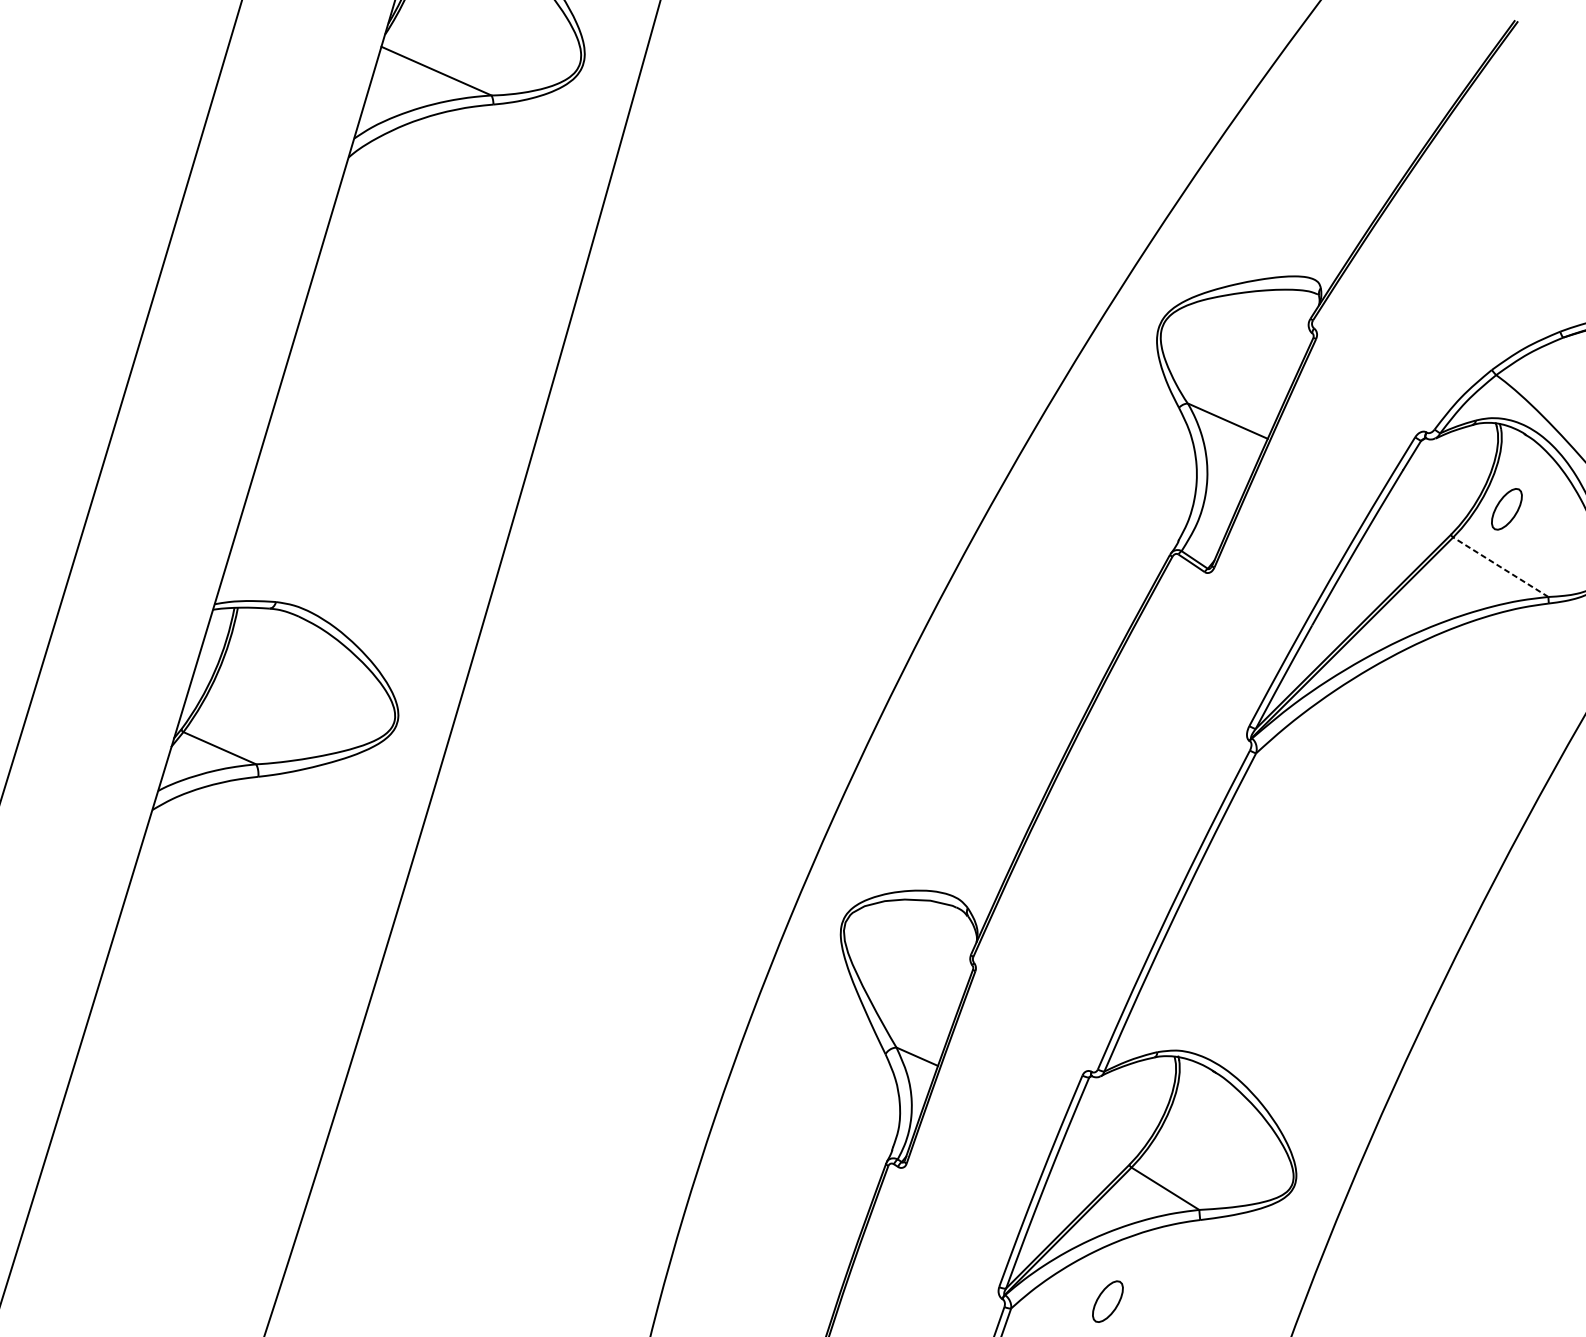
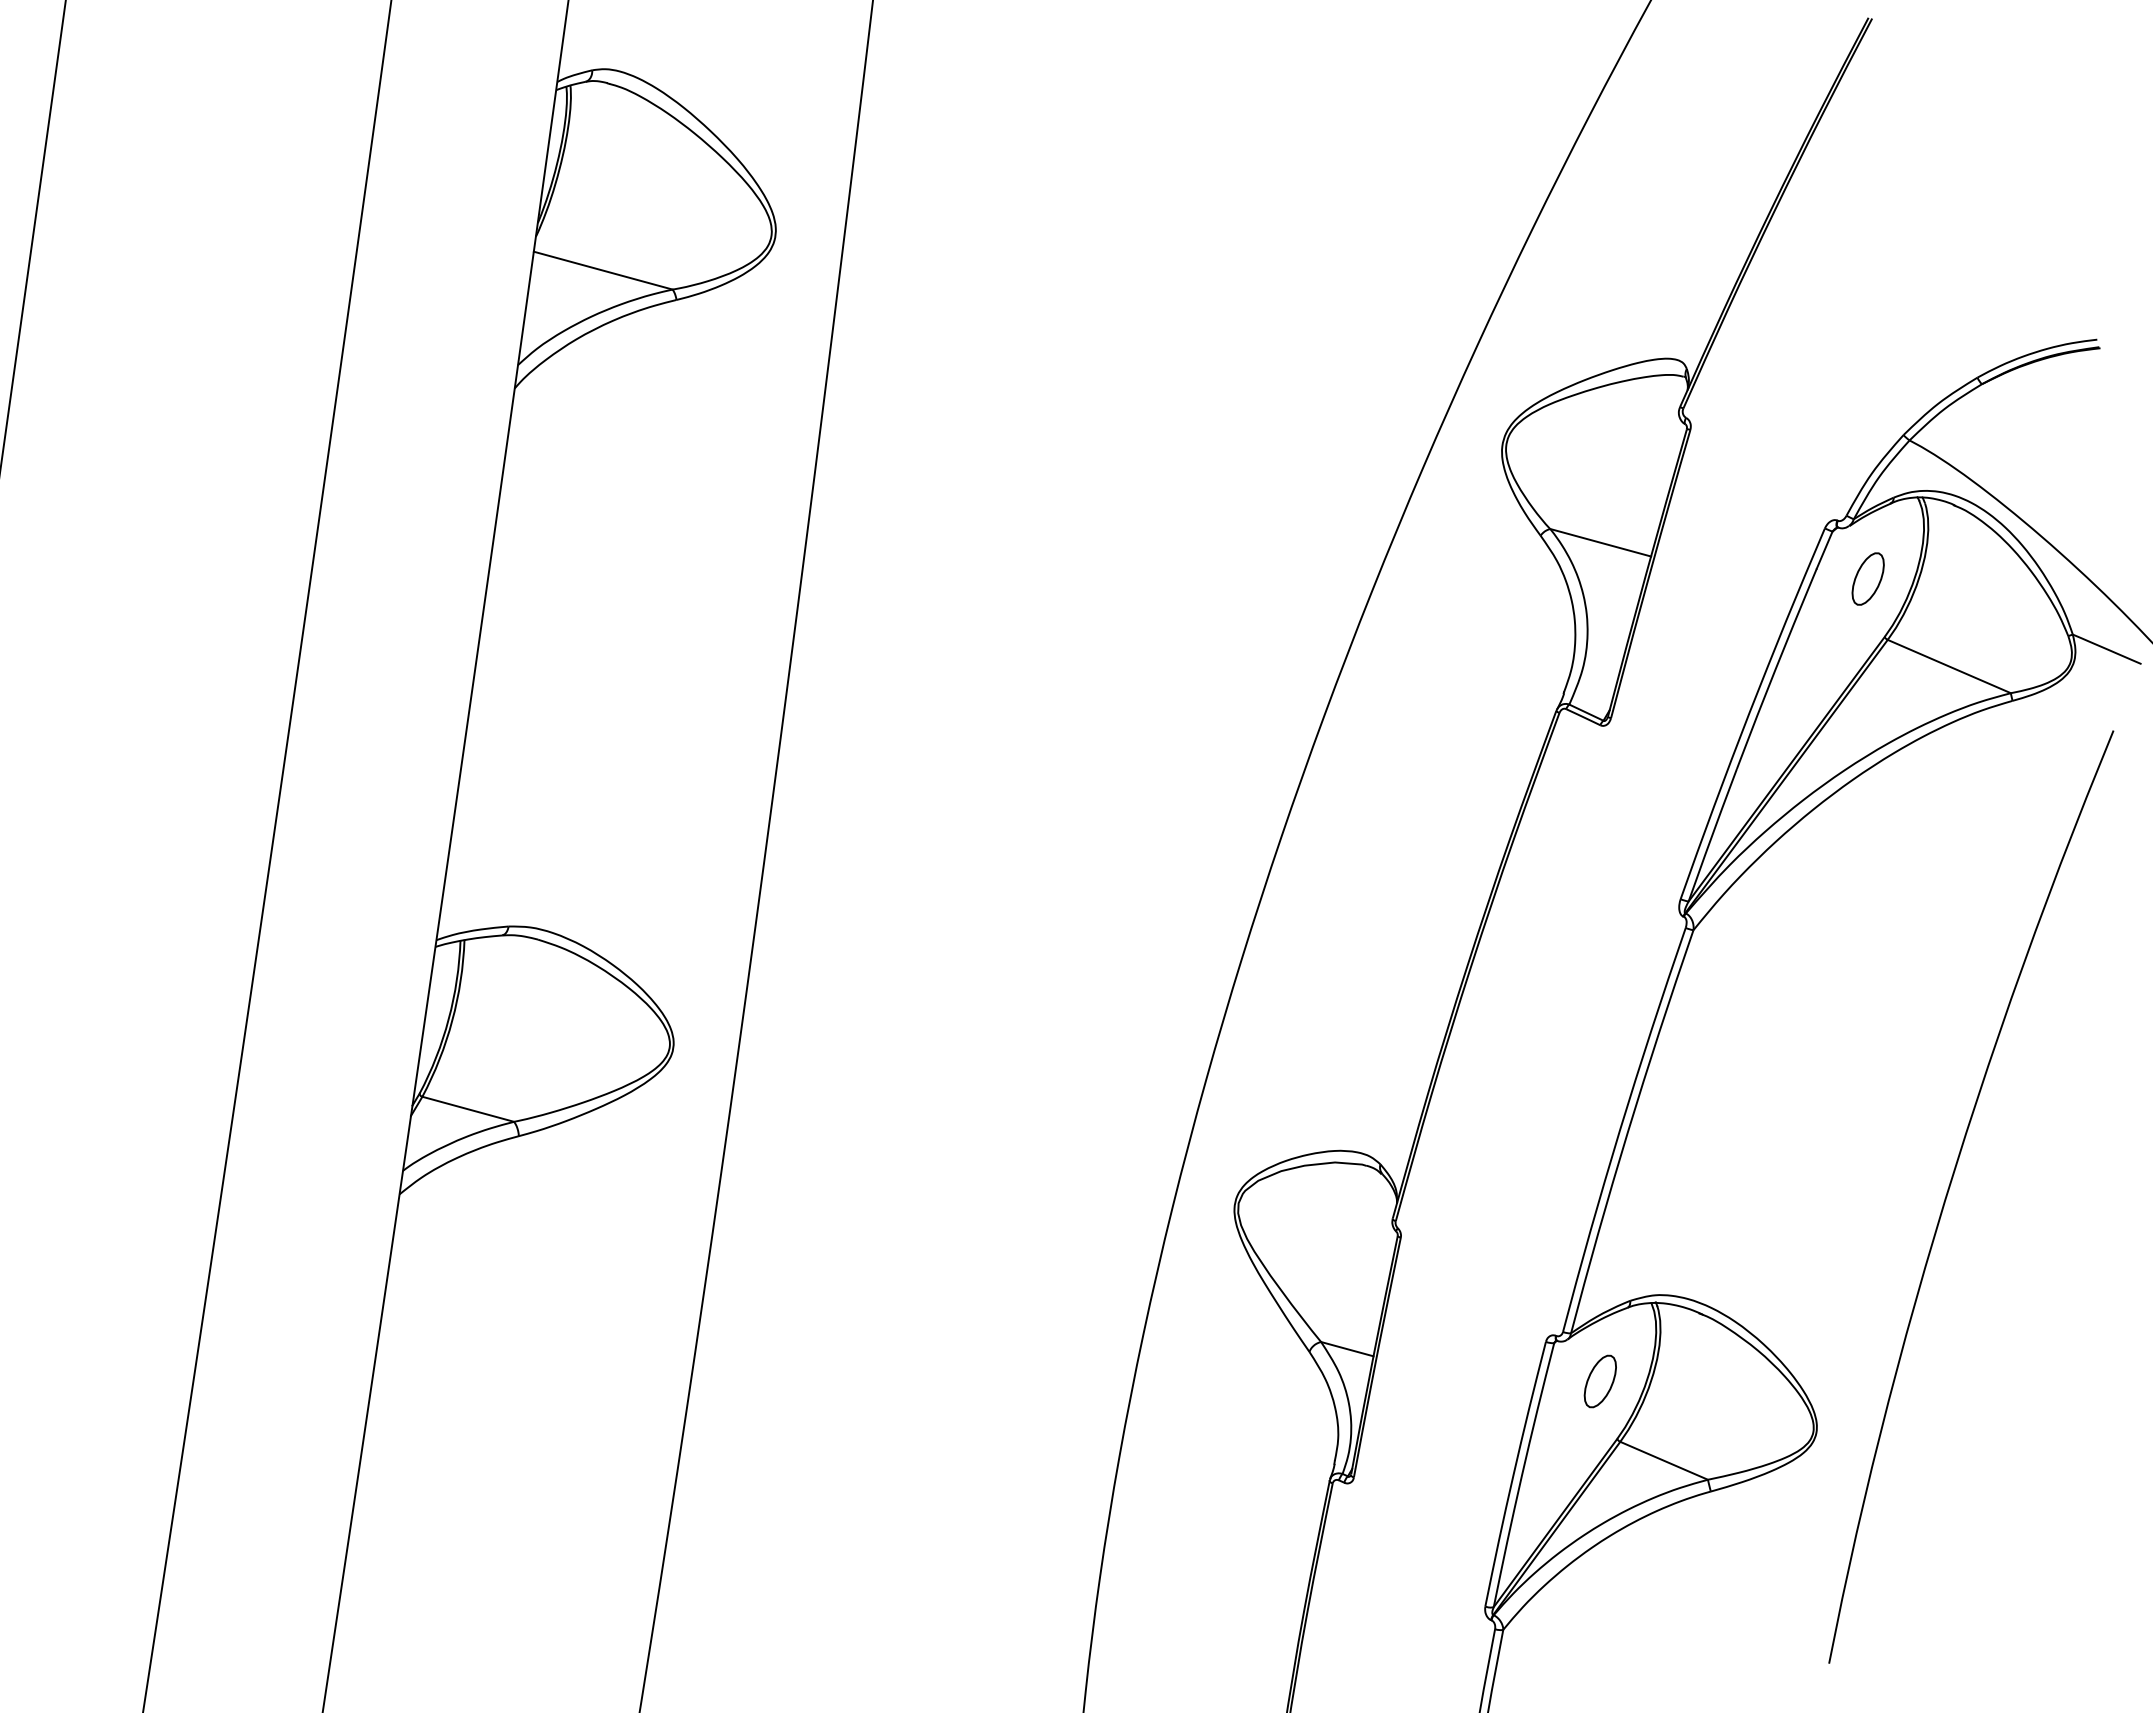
part: (1506, 508) -> (1867, 578), moved
line: (1500, 567) -> (1948, 666), dashed -> solid
part: (1107, 1301) -> (1599, 1381), moved

